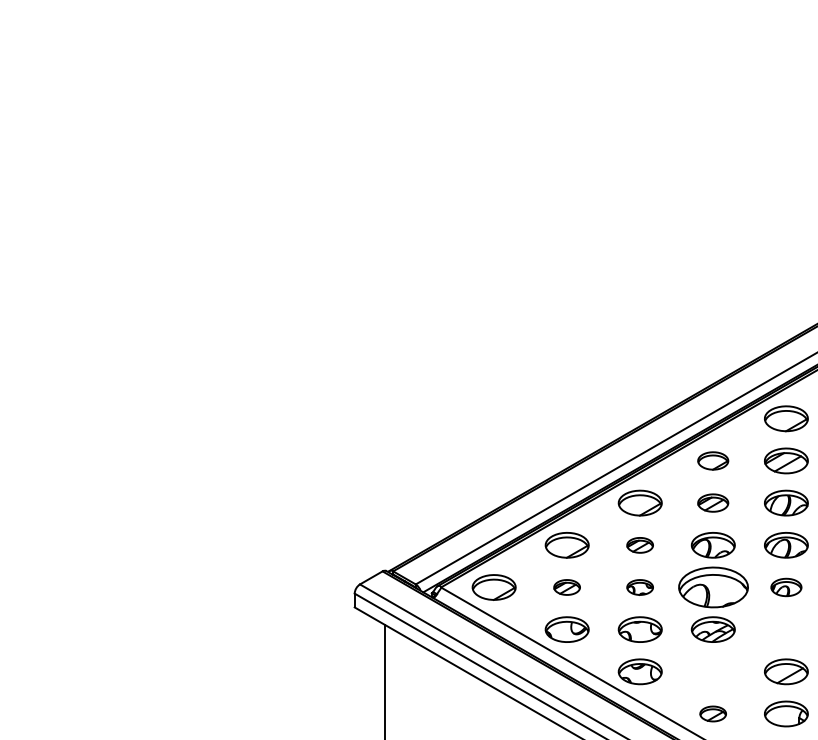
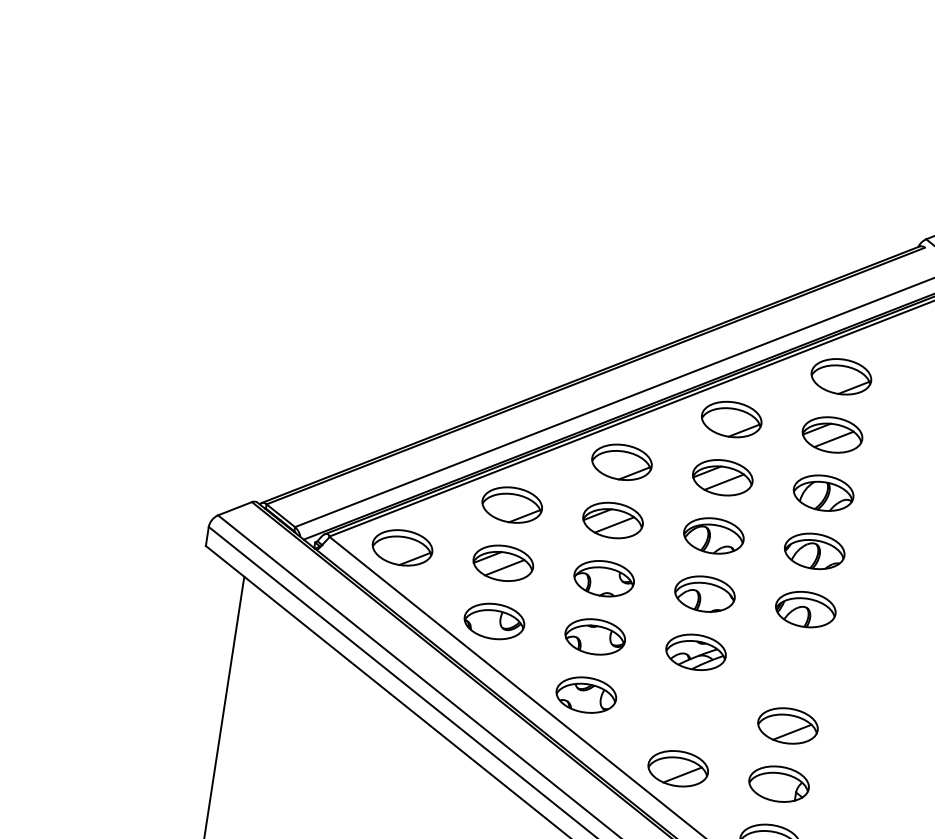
part: (712, 460) -> (730, 418), size x1.43
part: (712, 502) -> (721, 476), size x1.43
part: (639, 545) -> (611, 520), size x1.67
part: (566, 587) -> (502, 563), size x1.67
part: (639, 587) -> (603, 578), size x1.67
part: (712, 587) -> (703, 594), size x0.62
part: (786, 587) -> (805, 609), size x1.43
part: (712, 713) -> (677, 767), size x1.67

